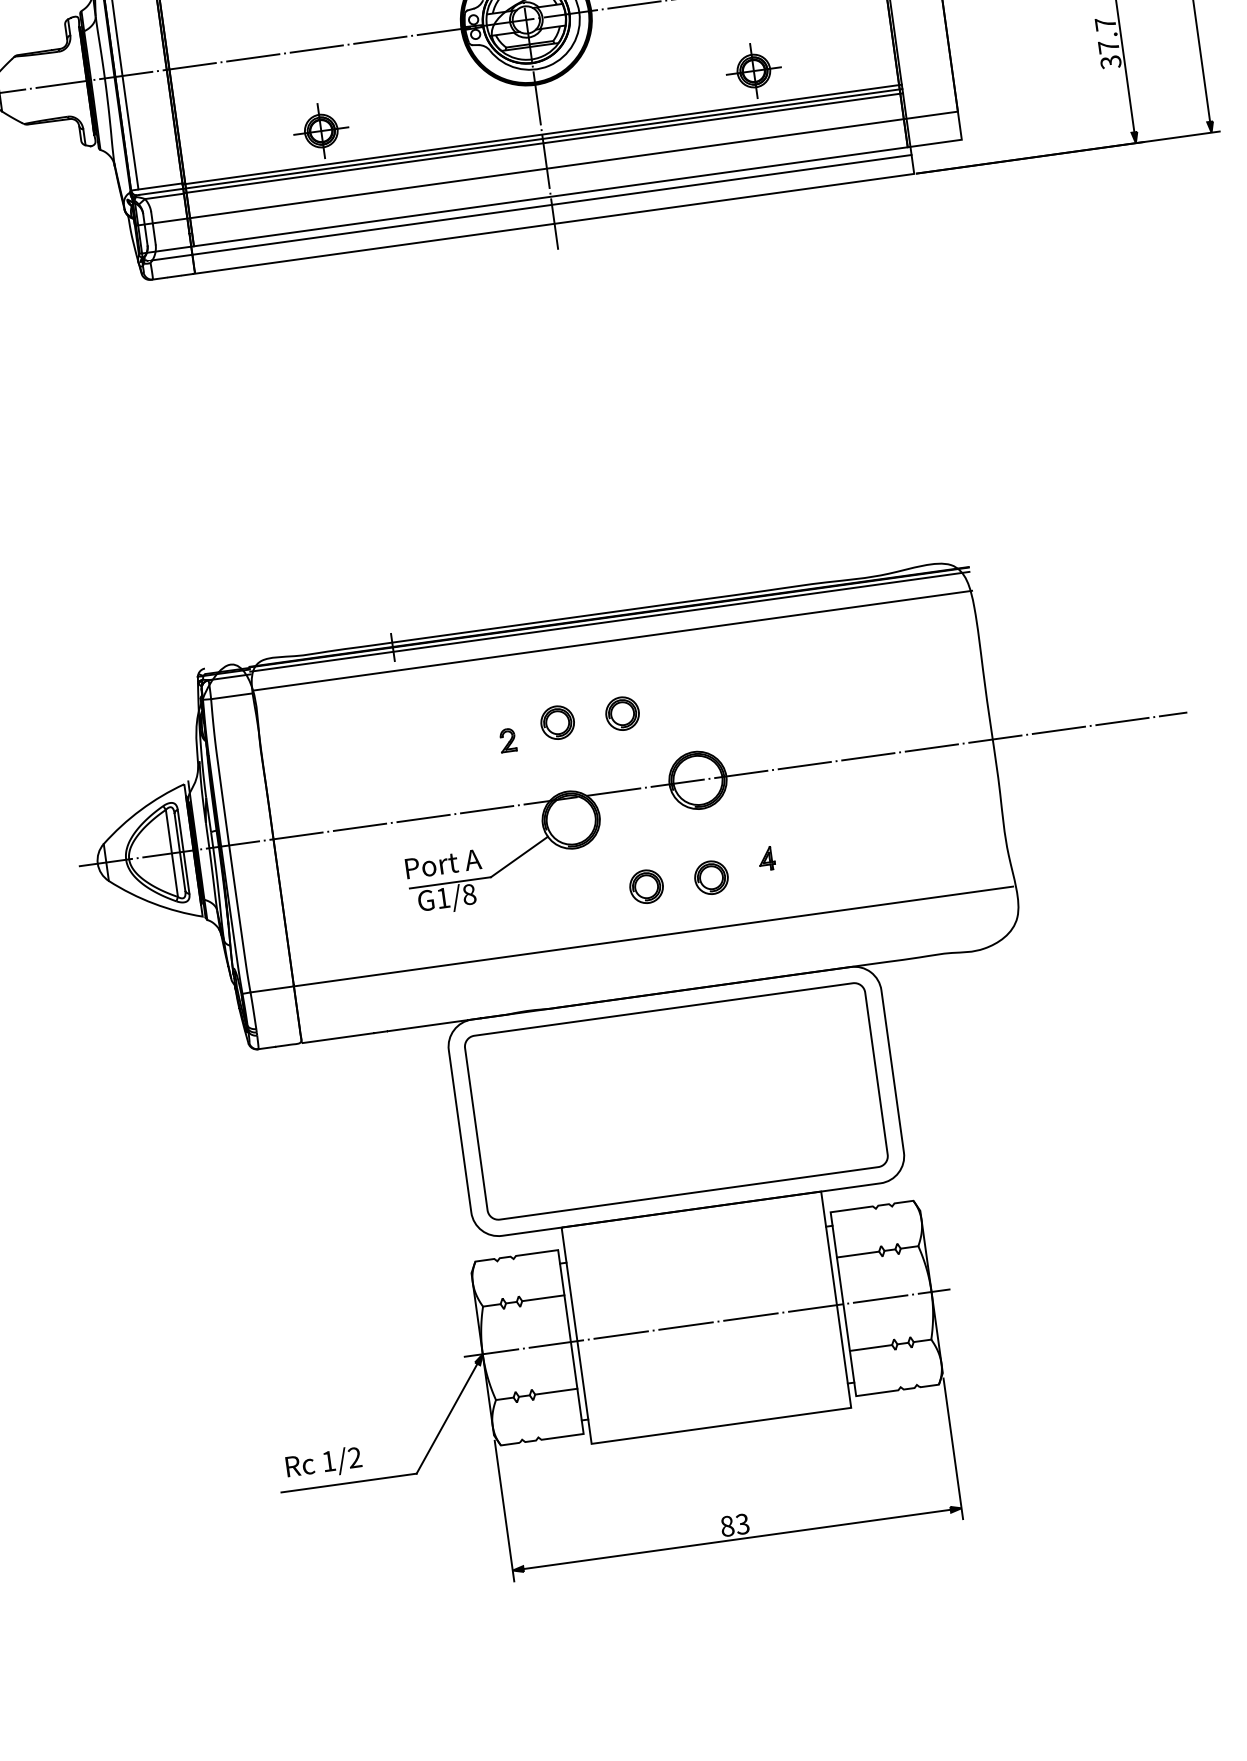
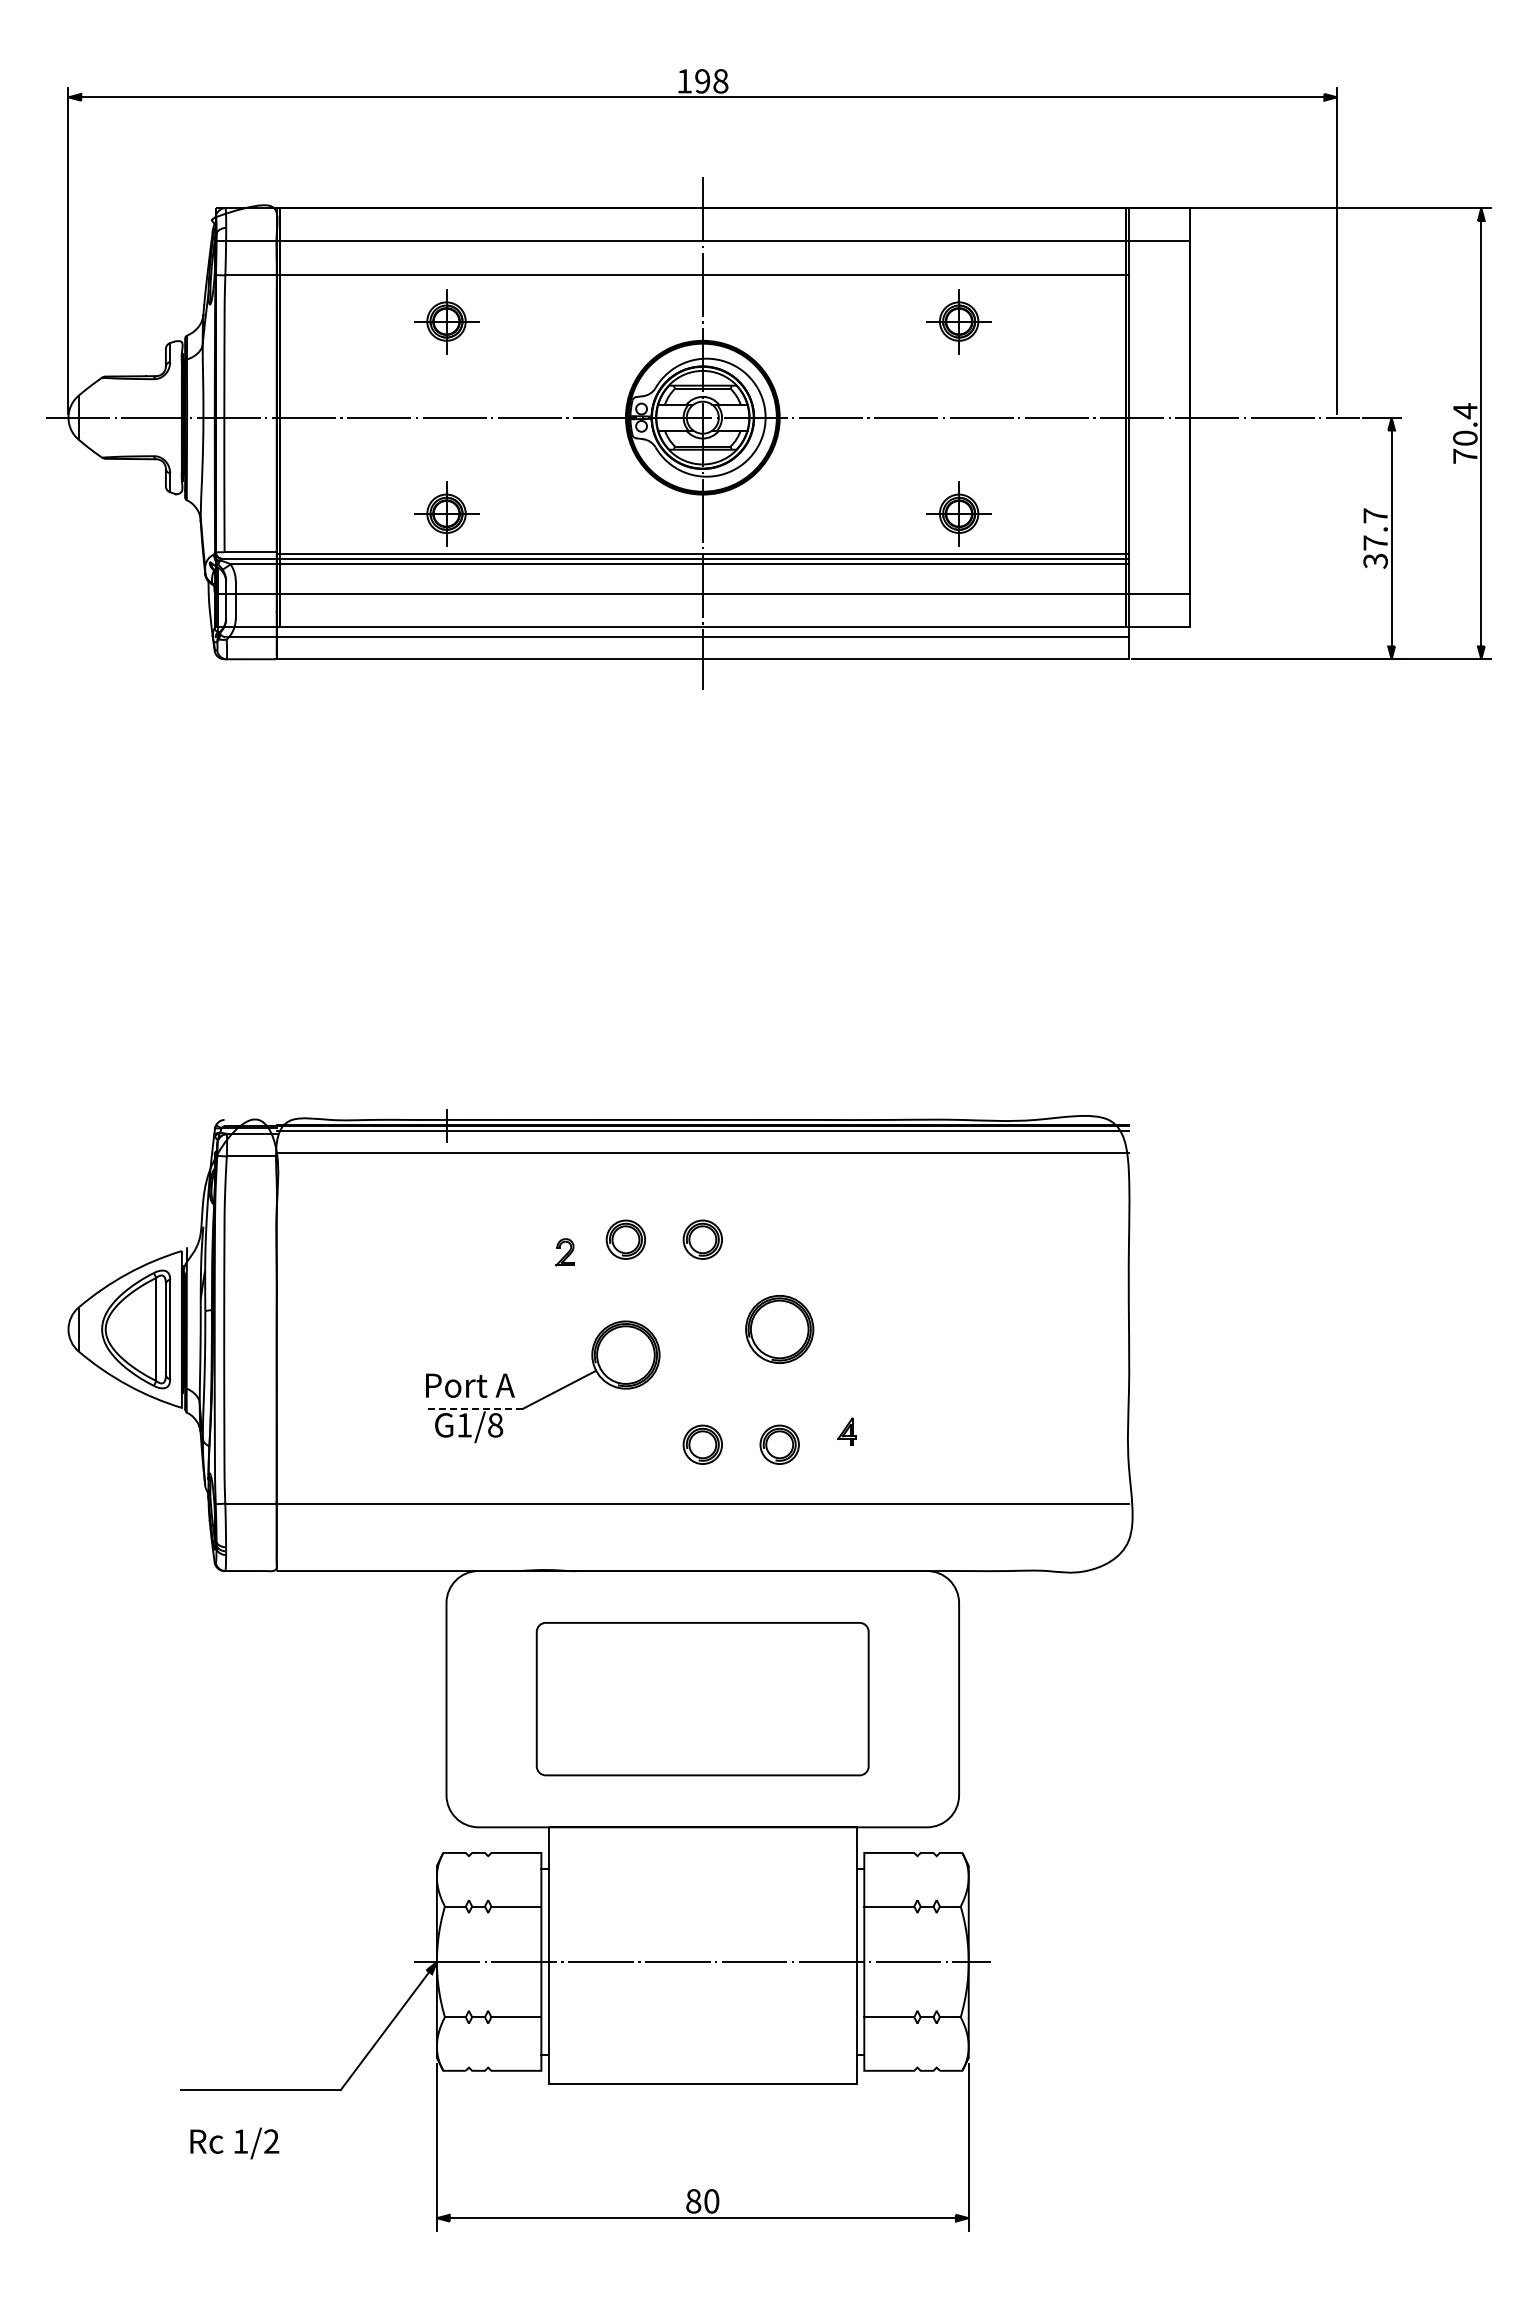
line: (632, 789) -> (702, 1329), removed
line: (449, 882) -> (474, 1408), solid -> dashed
part: (676, 1100) -> (702, 1698), size x0.7
text: (323, 1463) -> (234, 2143), moved
text: (742, 1524) -> (711, 2201), 83 -> 80

